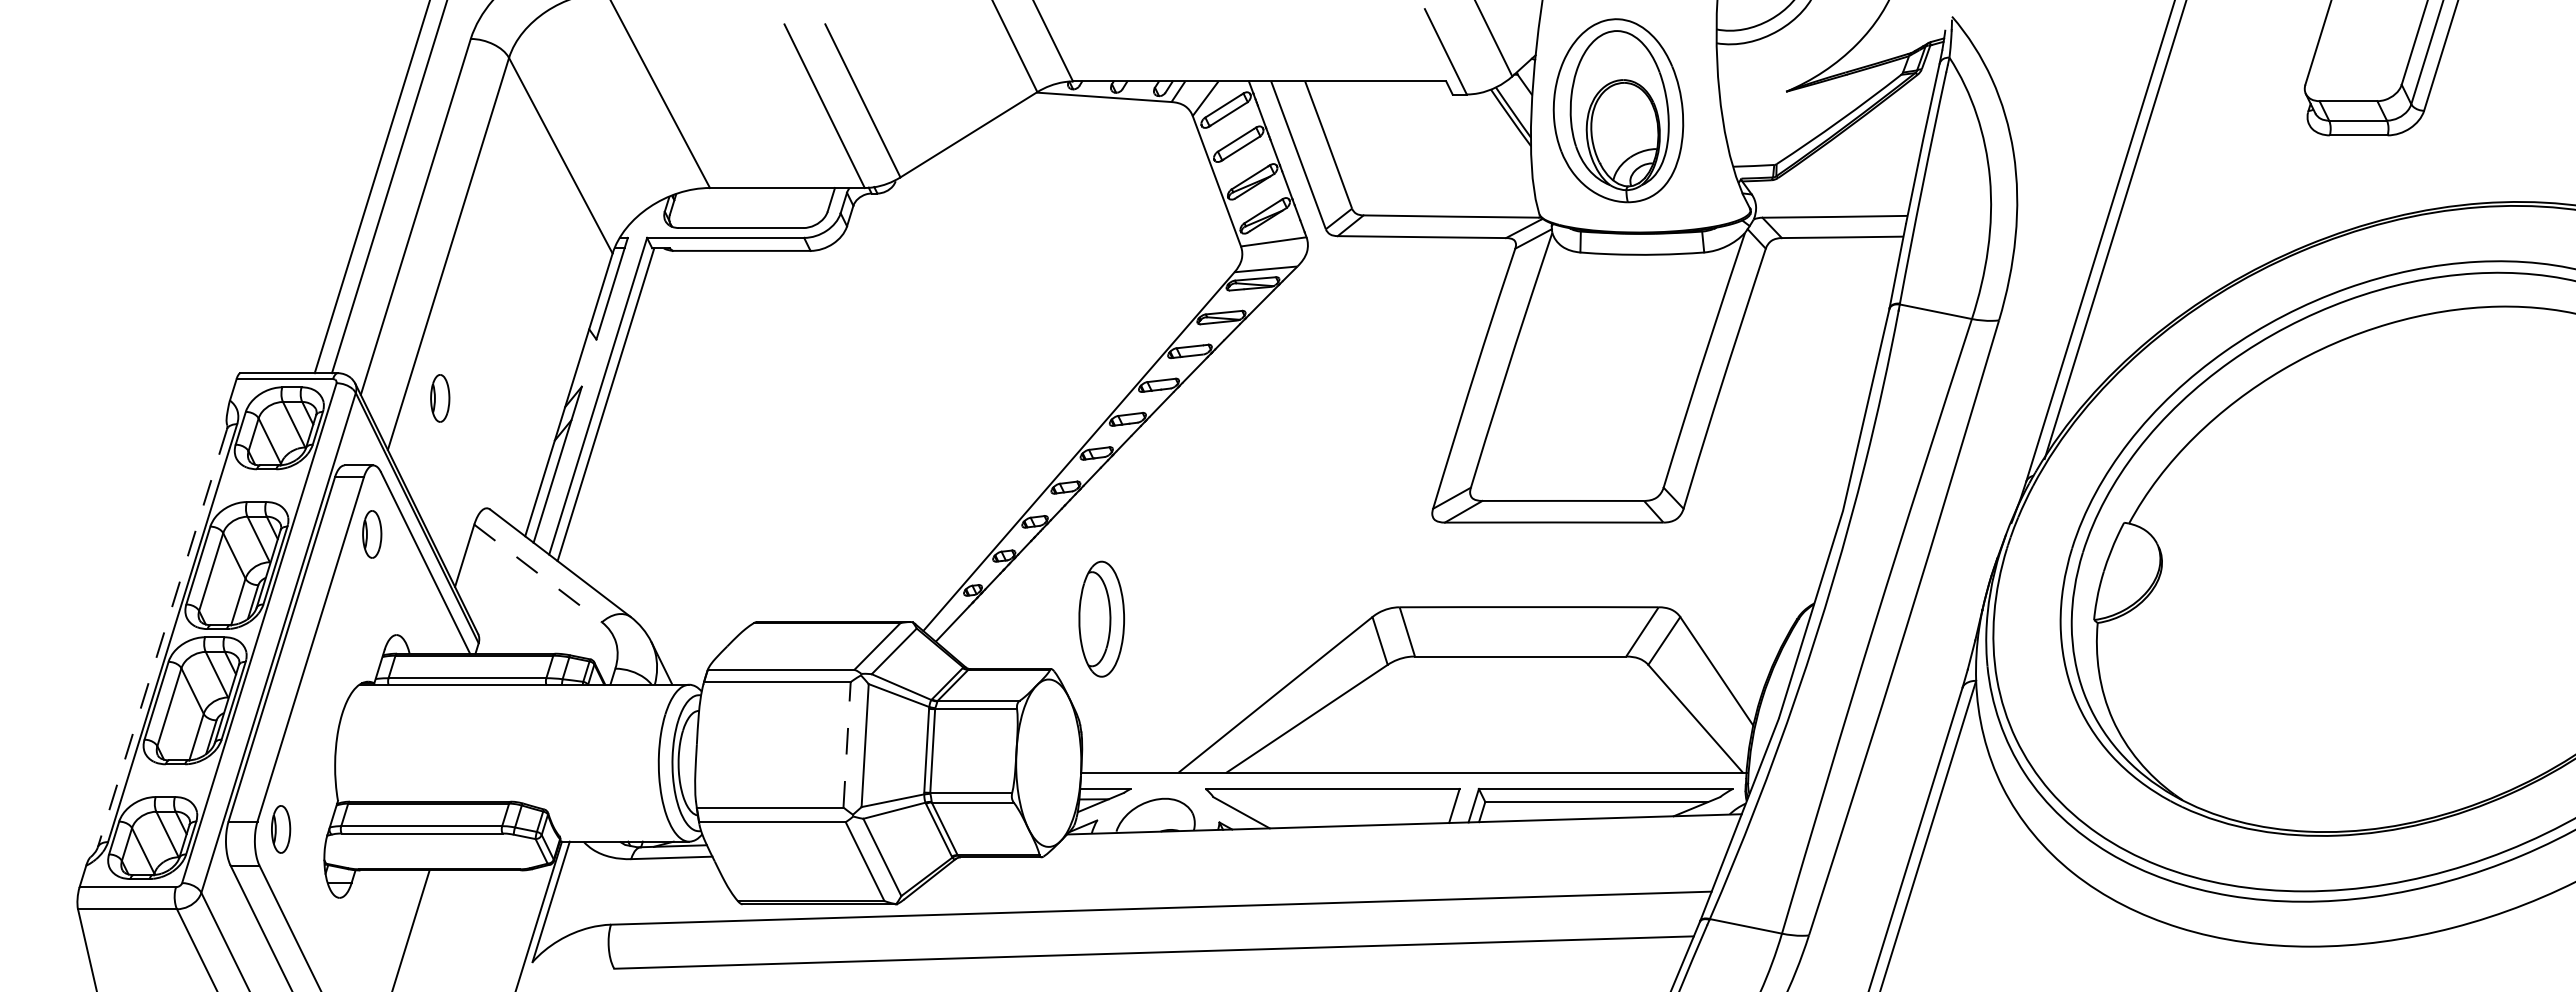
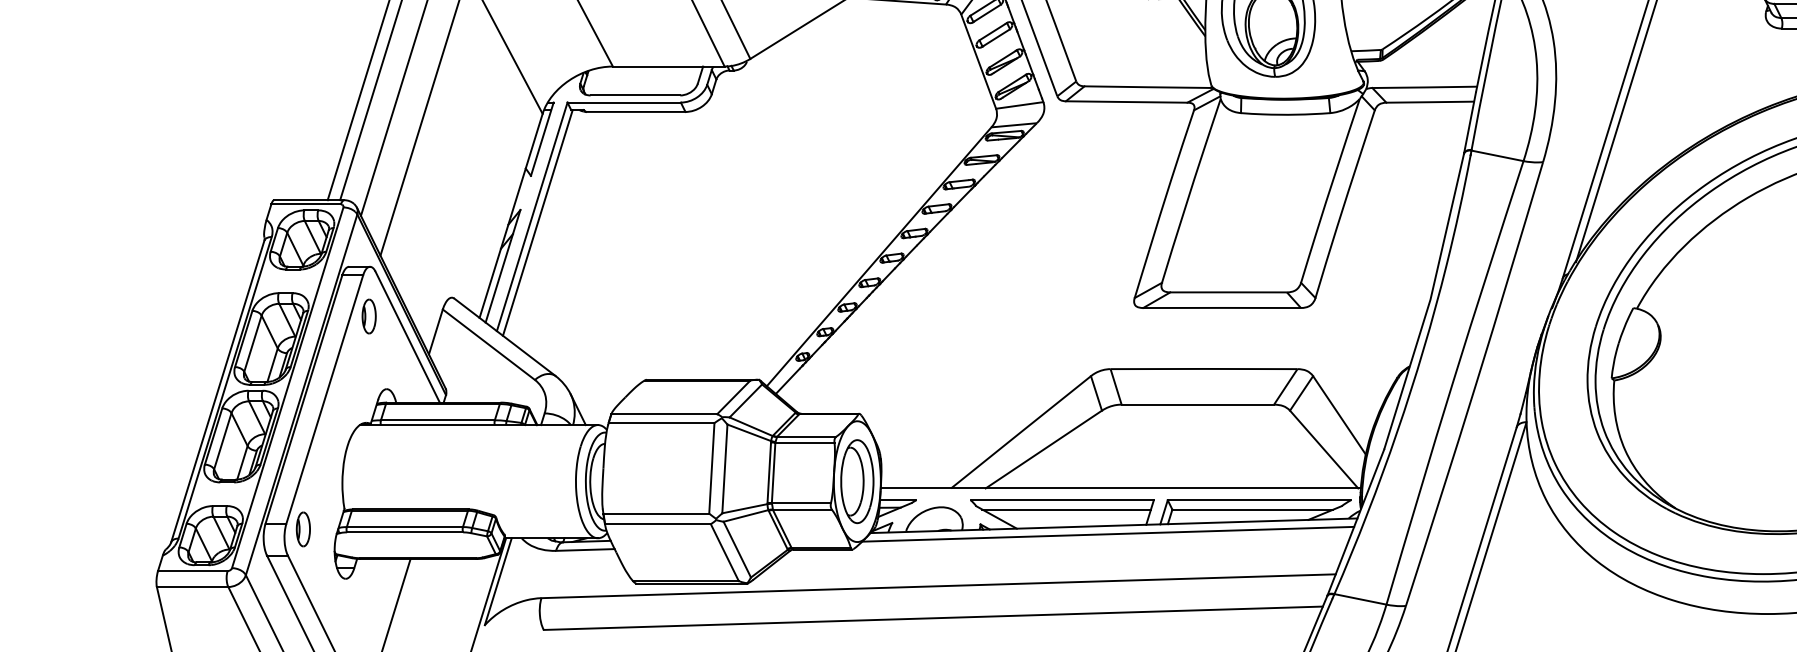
part: (440, 398) -> (418, 218), removed
line: (538, 573) -> (489, 344), dashed -> solid
part: (1101, 618) -> (857, 481), moved
line: (162, 638) -> (217, 391), dashed -> solid
line: (847, 744) -> (712, 468), dashed -> solid
line: (1338, 802) -> (1066, 509), added
line: (1396, 835) -> (1108, 533), added

